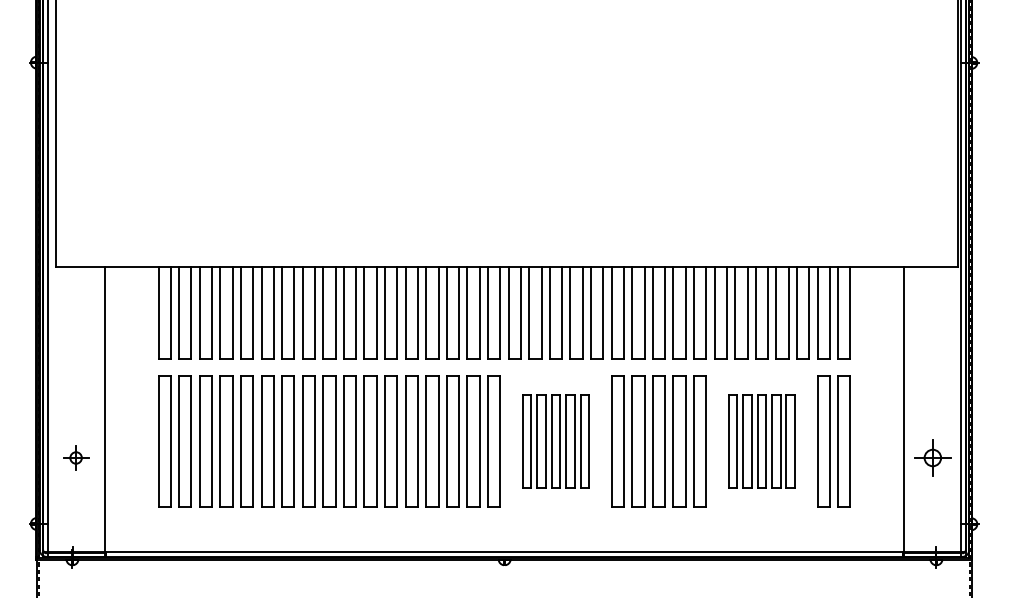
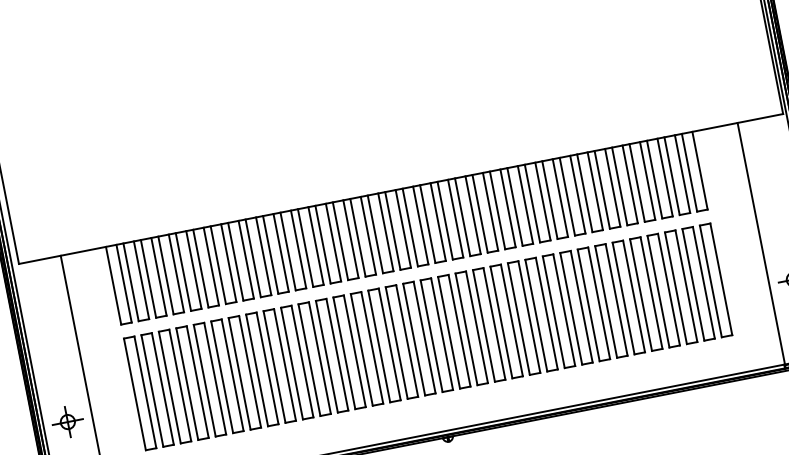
part: (555, 441) -> (471, 328), size x1.43
part: (761, 441) -> (645, 294), size x1.43
part: (75, 457) -> (67, 421), size x1.43

